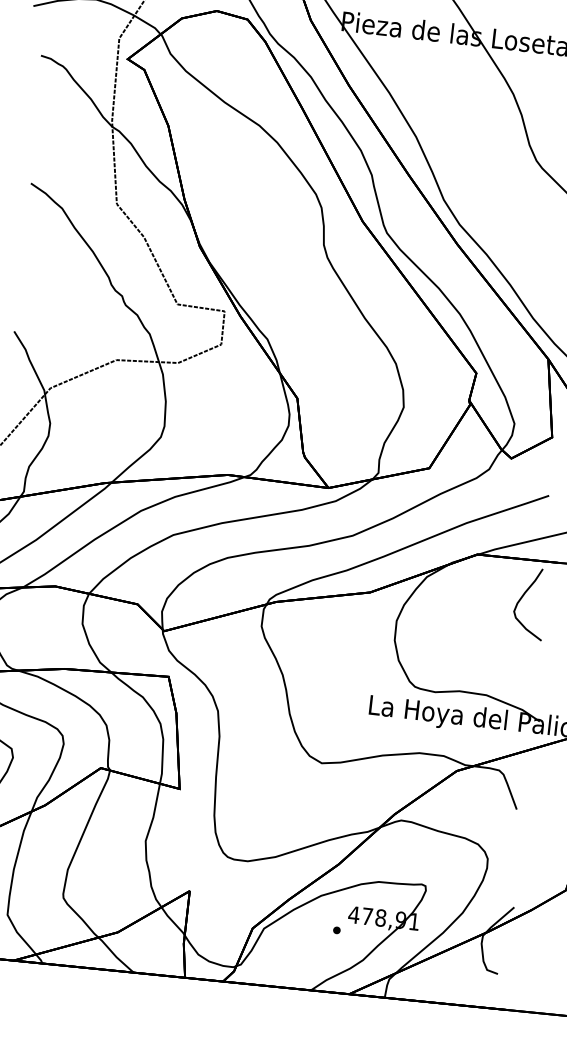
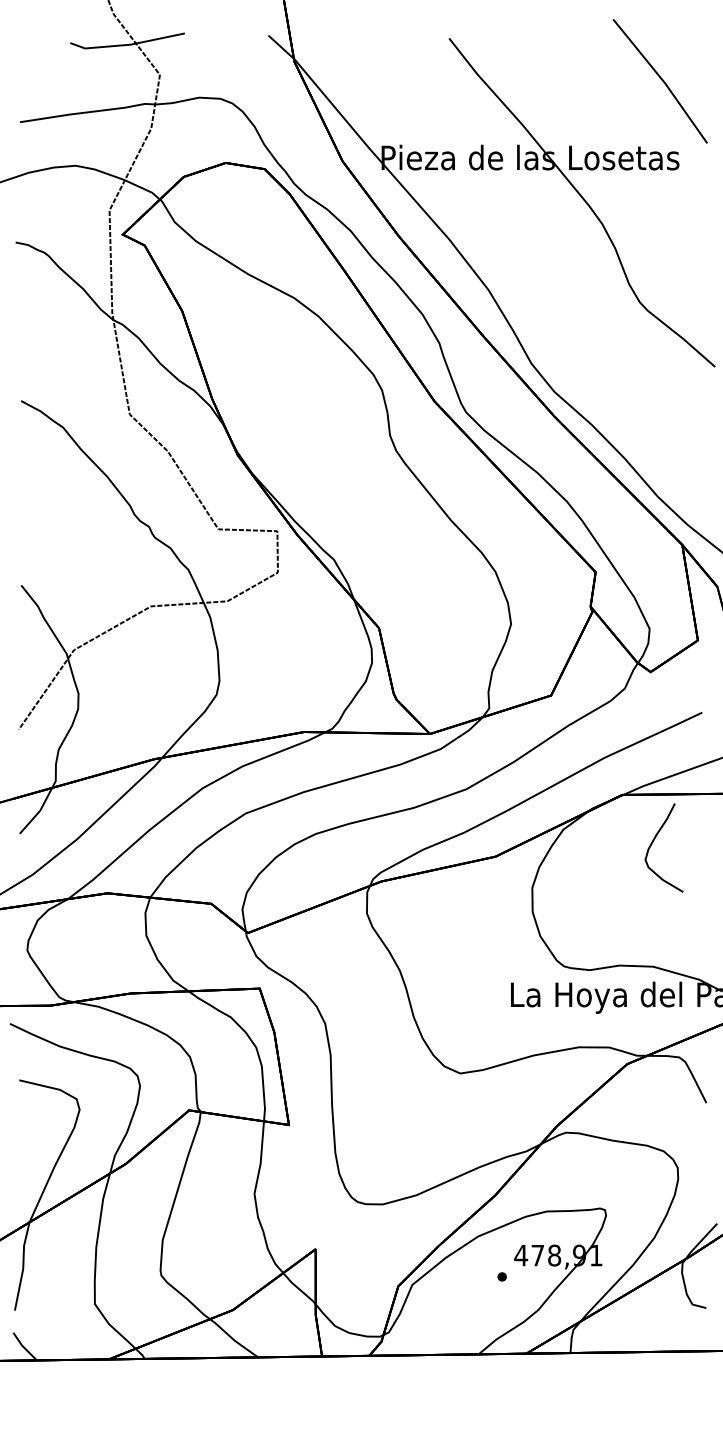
curve: (522, 598) -> (653, 842), moved

